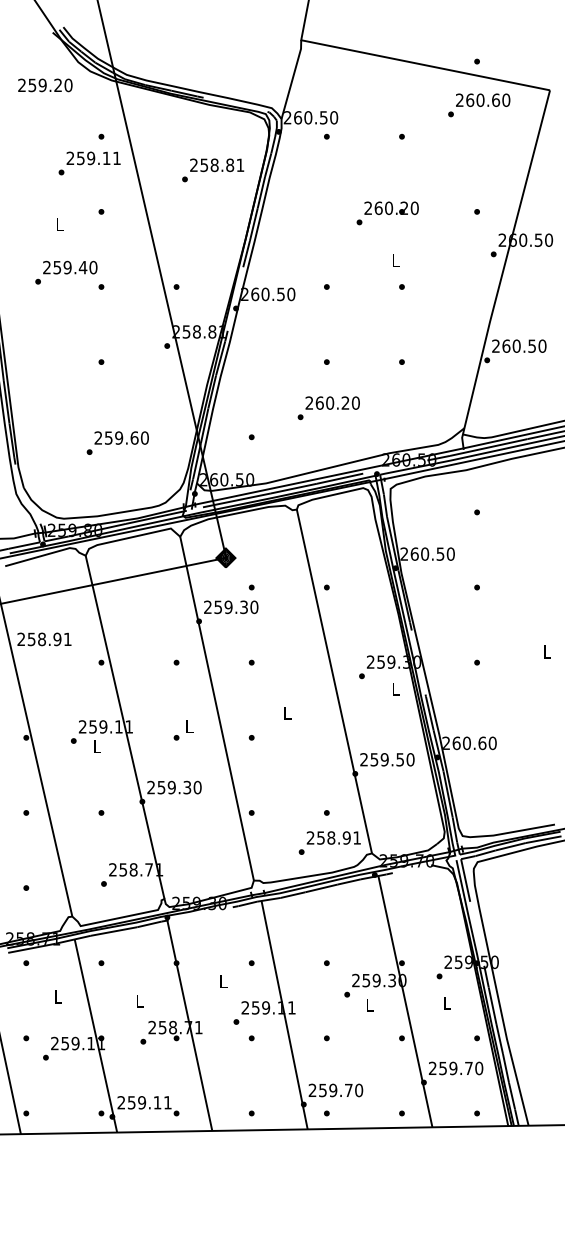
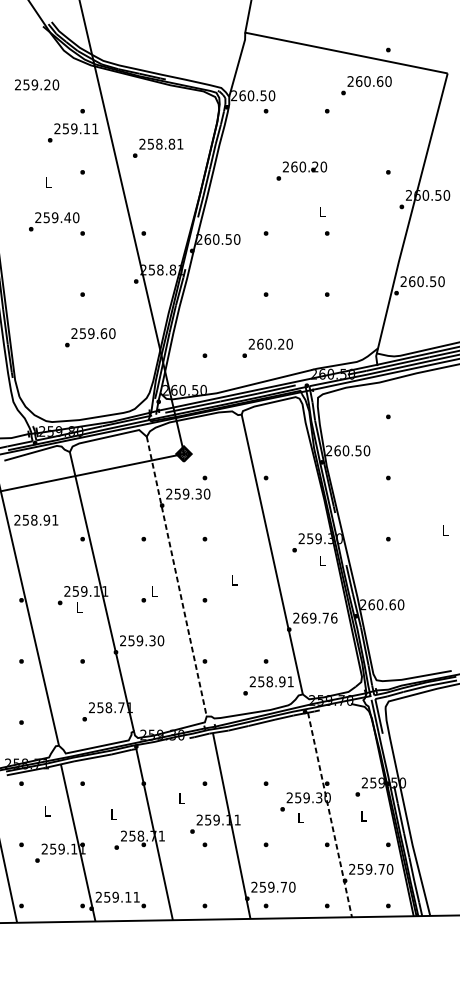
text: (45, 85) -> (37, 84), moved
text: (479, 105) -> (366, 85), moved
text: (213, 170) -> (158, 148), moved
text: (387, 213) -> (301, 171), moved
text: (328, 408) -> (267, 348), moved
text: (117, 442) -> (90, 337), moved
line: (217, 708) -> (177, 576), solid -> dashed
text: (392, 759) -> (319, 617), 259.50 -> 269.76
line: (405, 1001) -> (330, 814), solid -> dashed

